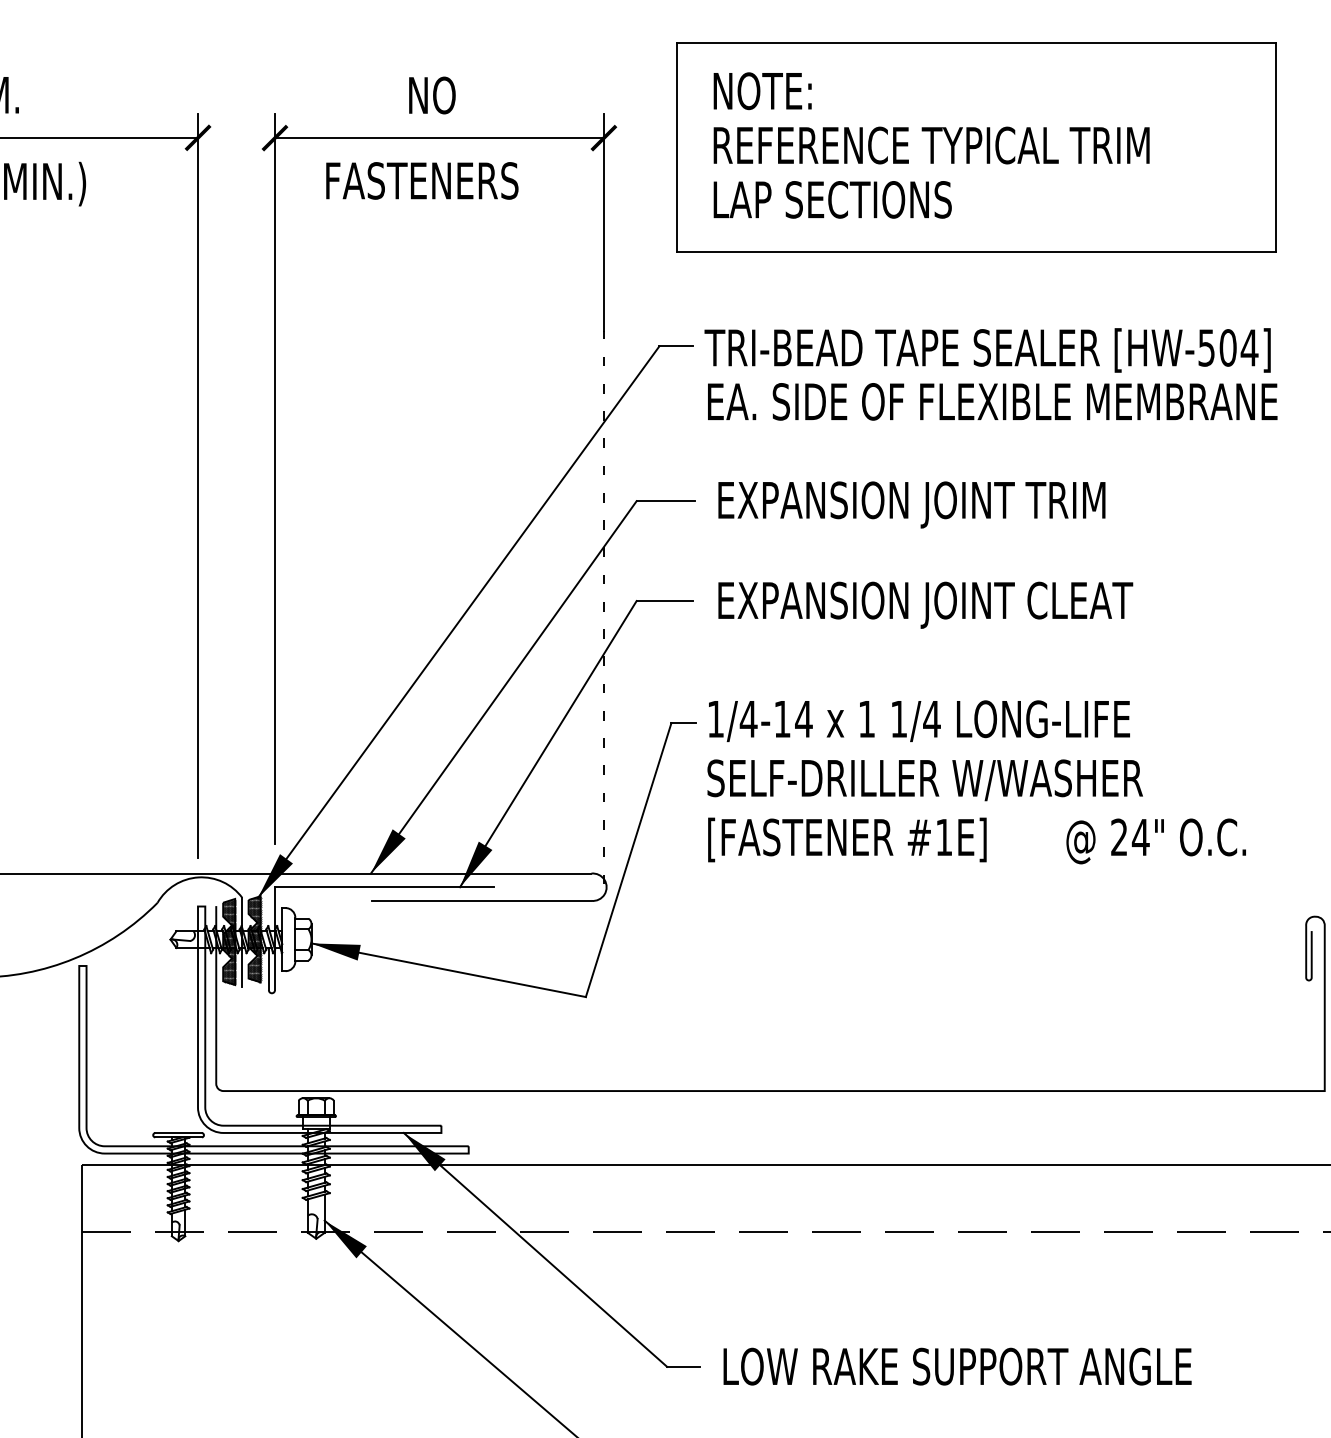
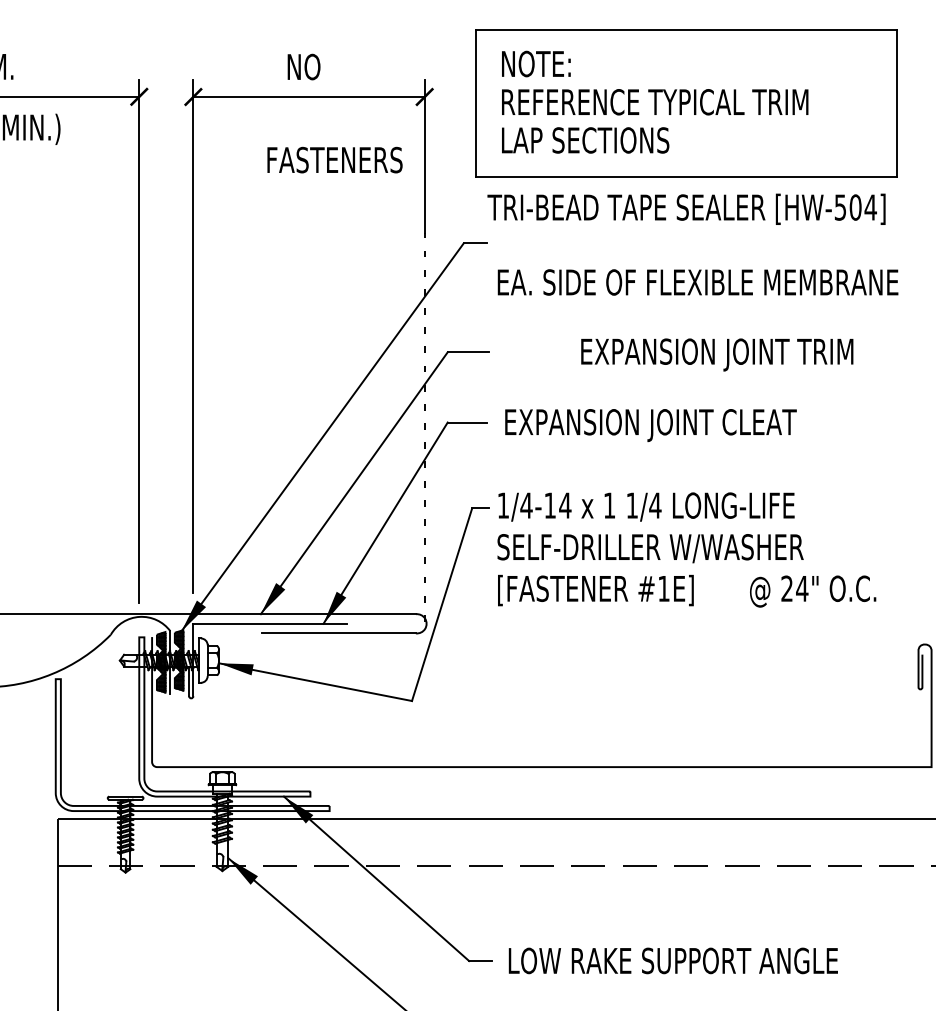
text: (421, 180) -> (334, 159), moved
text: (987, 349) -> (686, 208), moved
text: (912, 504) -> (717, 354), moved

